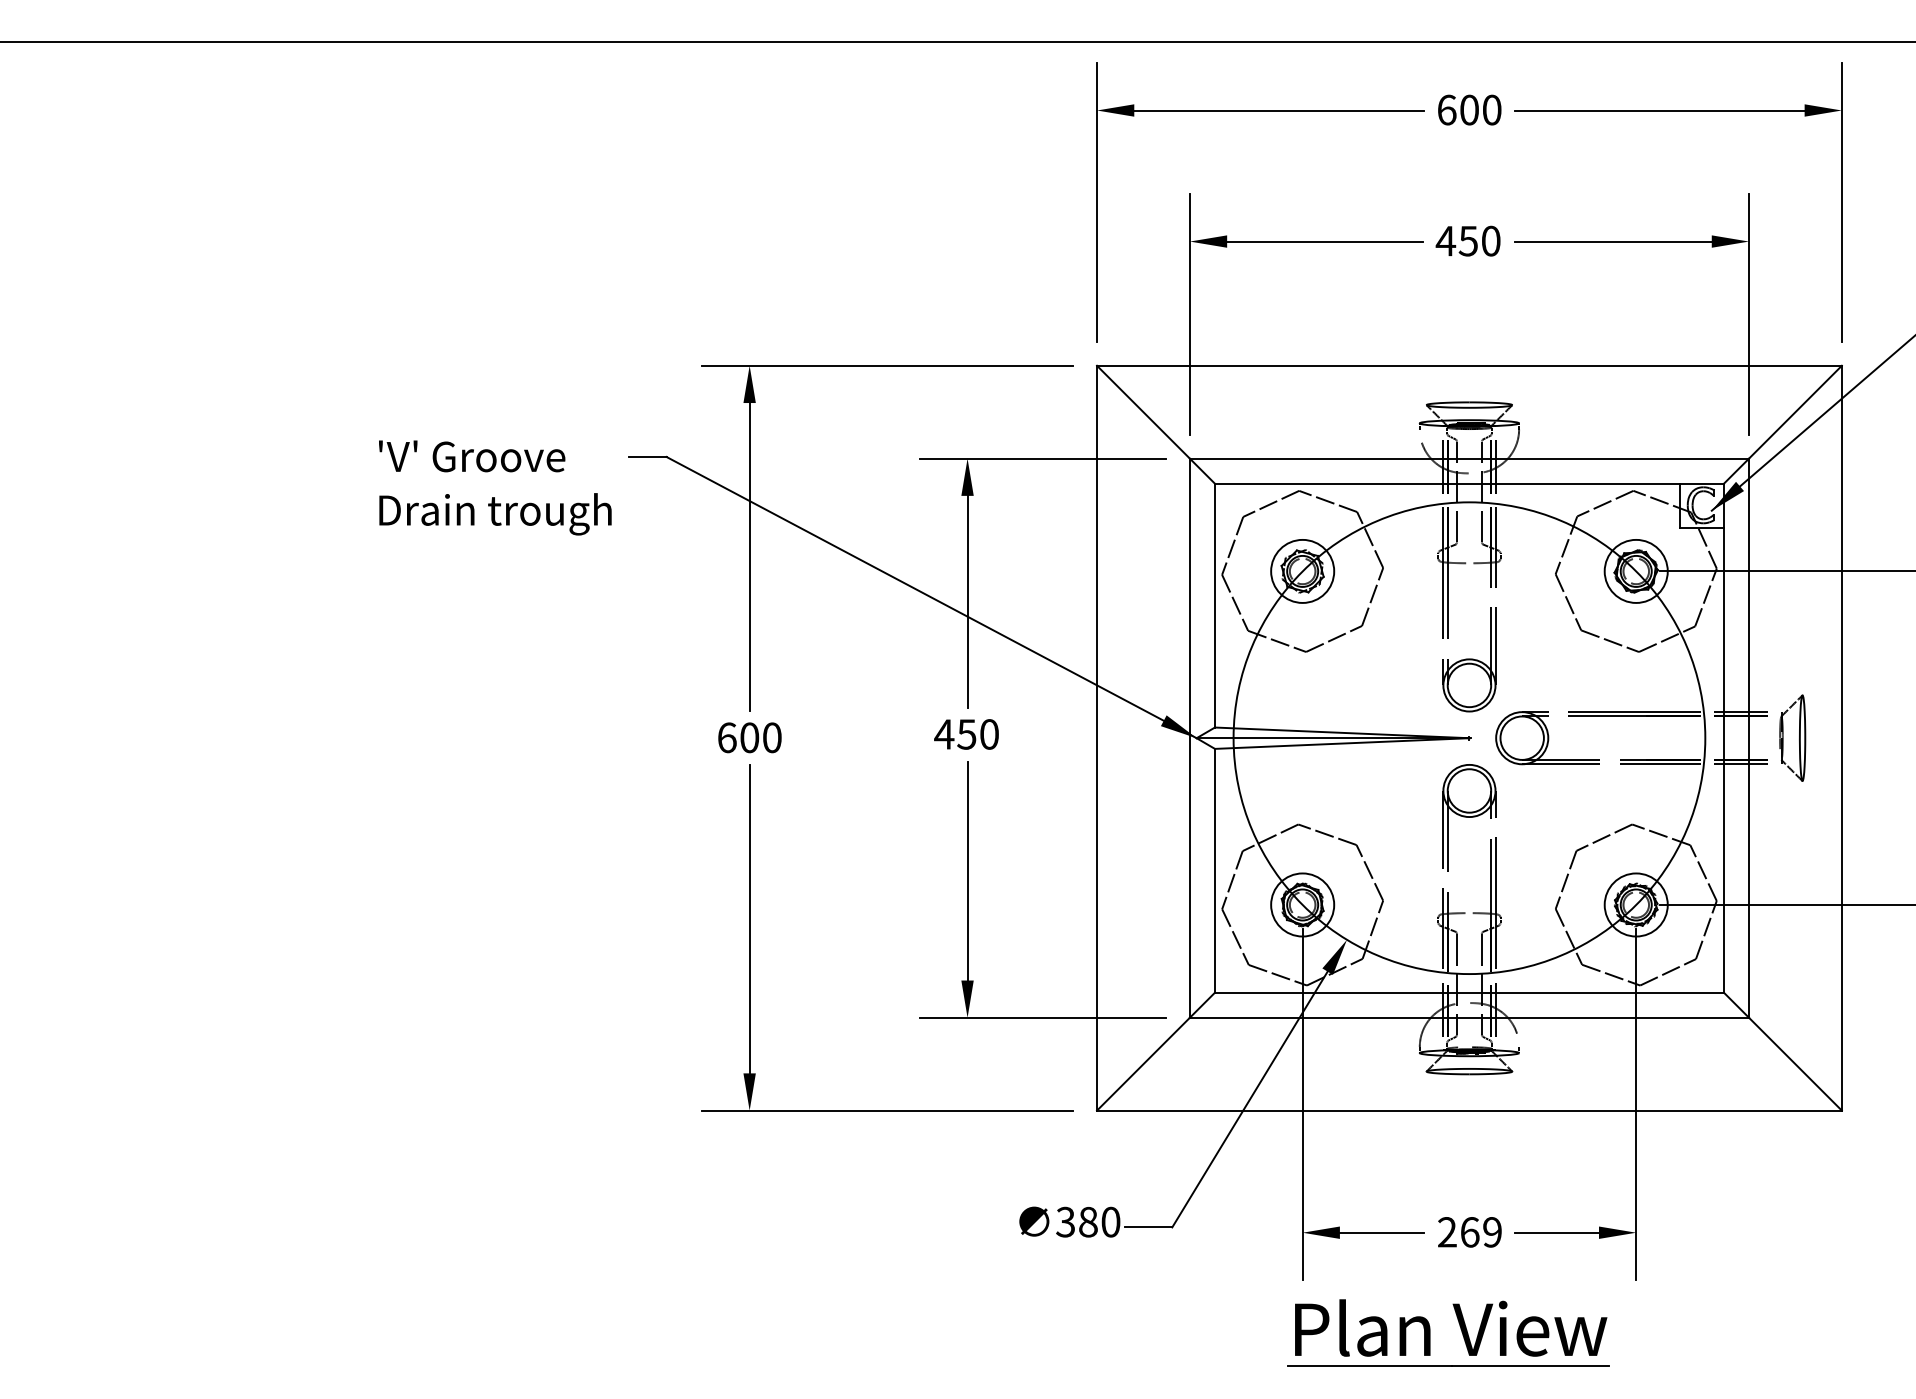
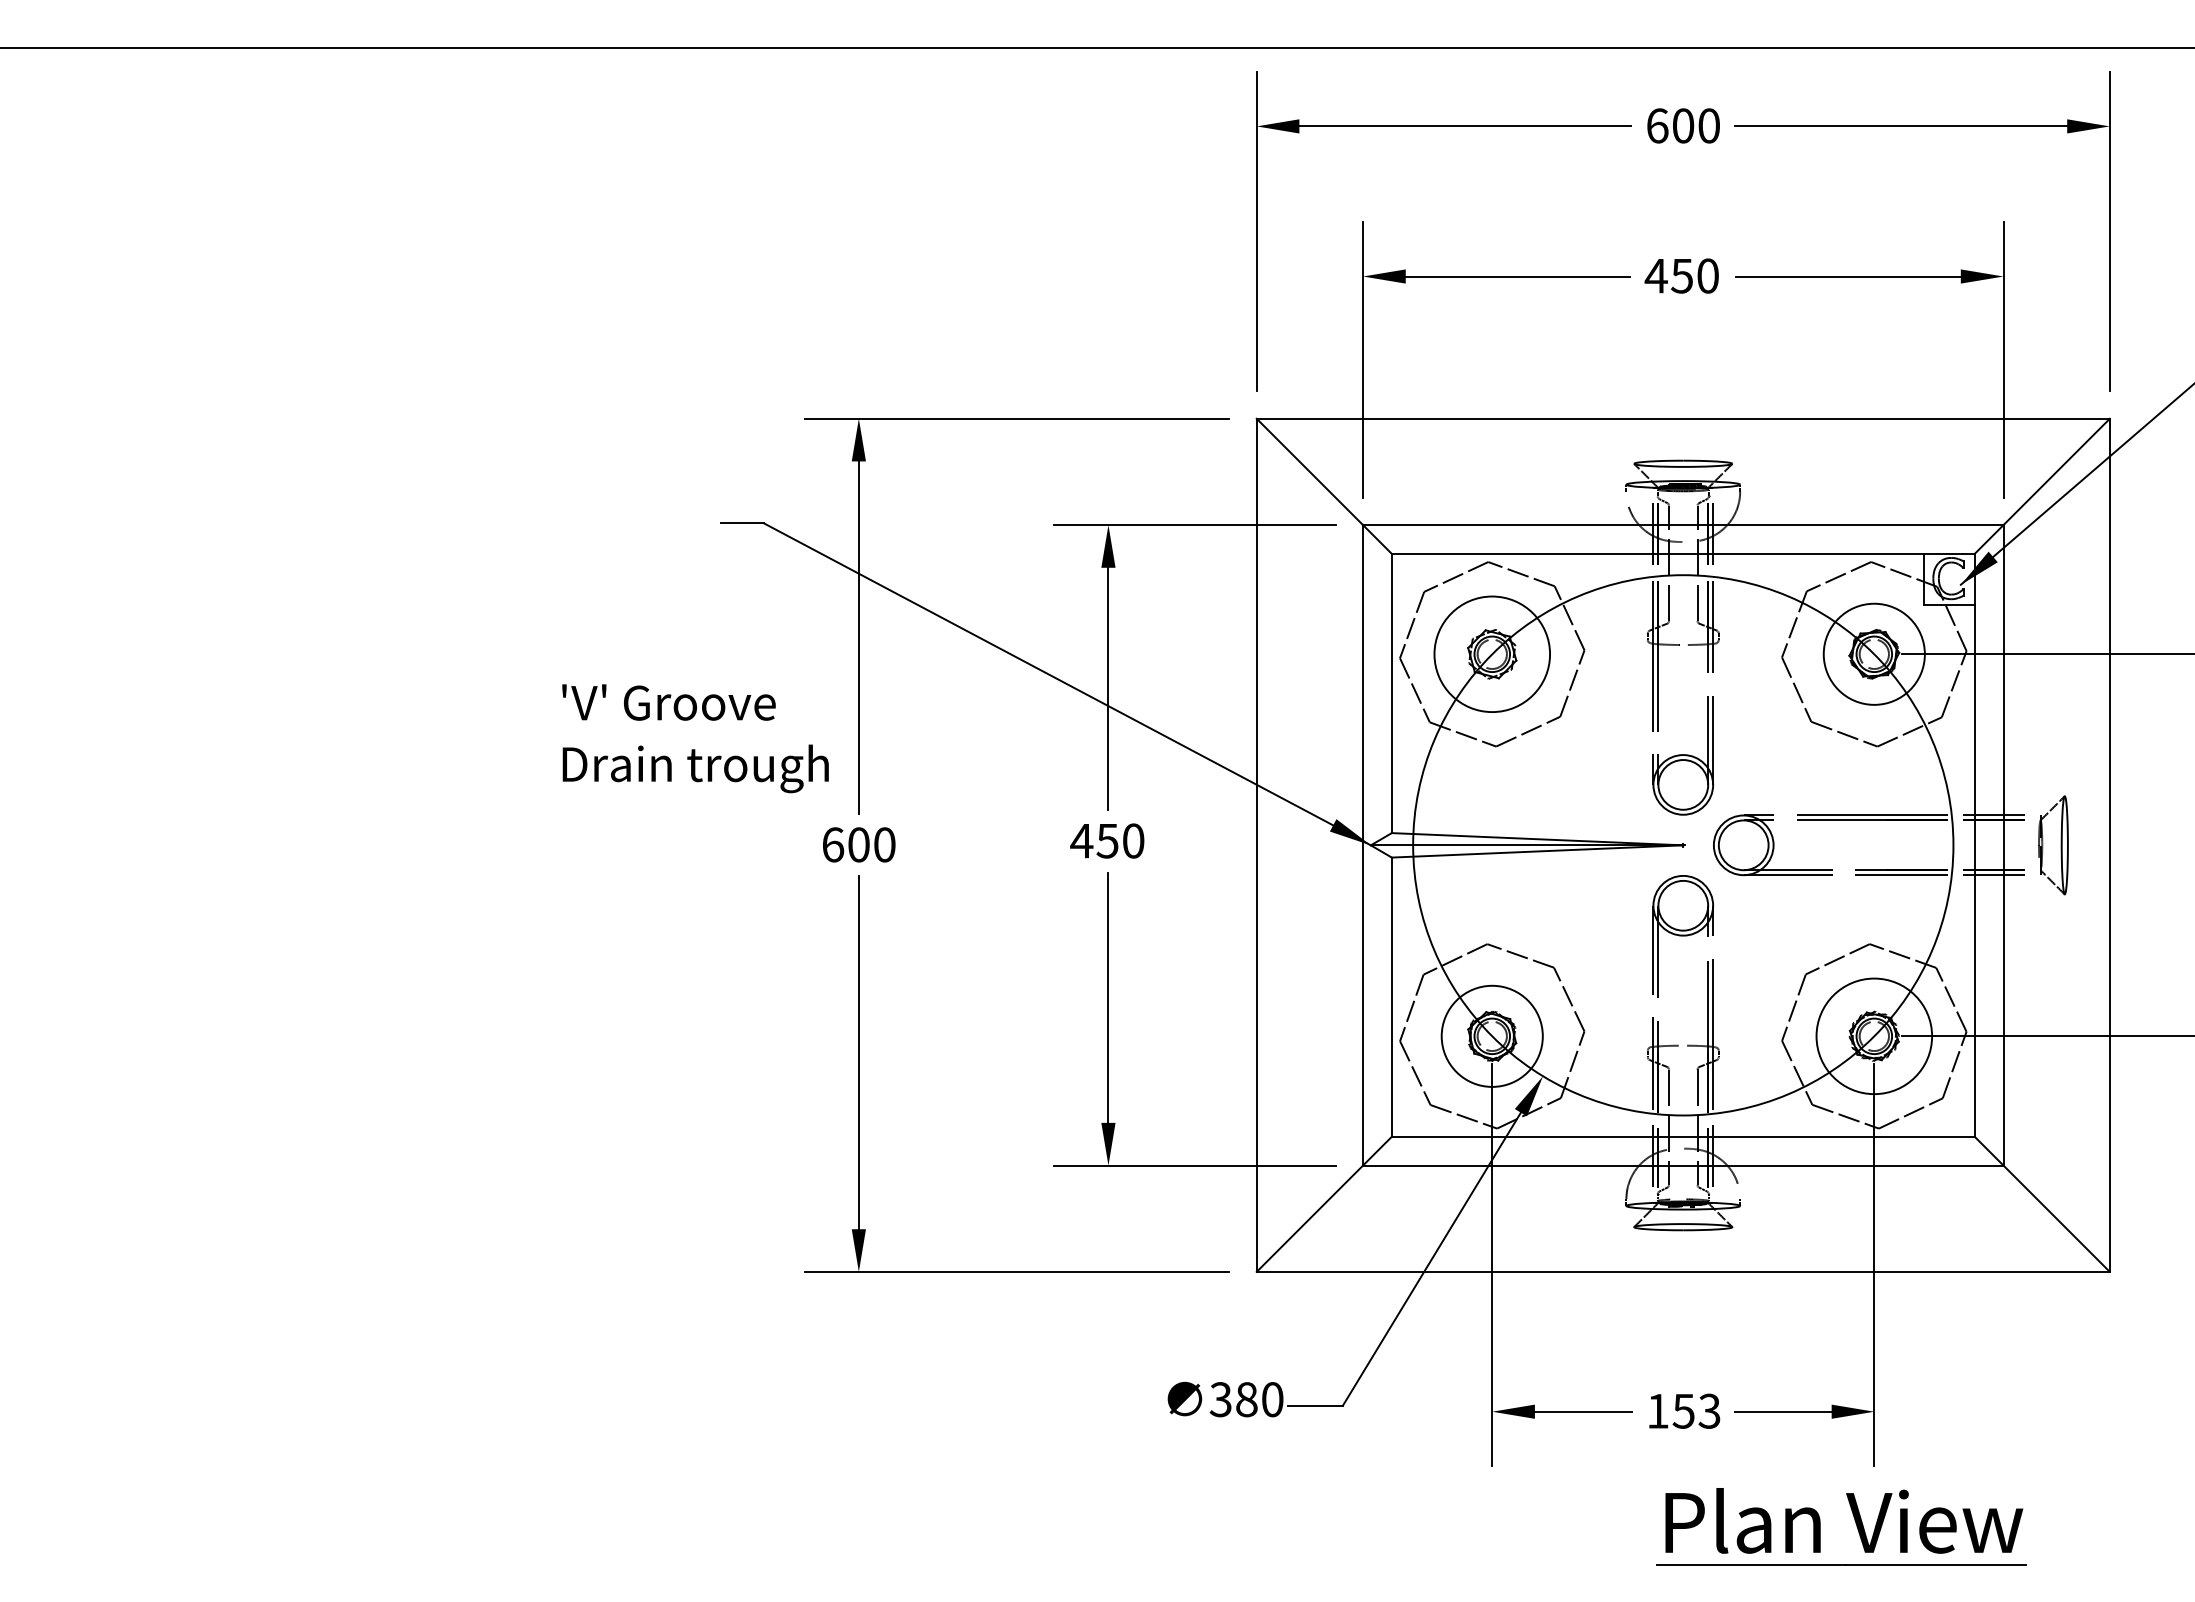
text: (495, 487) -> (695, 738), moved
circle: (1302, 571) -> (1492, 654), size x1.6
circle: (1636, 571) -> (1874, 654), size x1.4
circle: (1302, 905) -> (1492, 1036), size x1.4
circle: (1636, 905) -> (1874, 1036), size x1.6
text: (1469, 1231) -> (1683, 1410), 269 -> 153
part: (1460, 1327) -> (1854, 1520), moved

